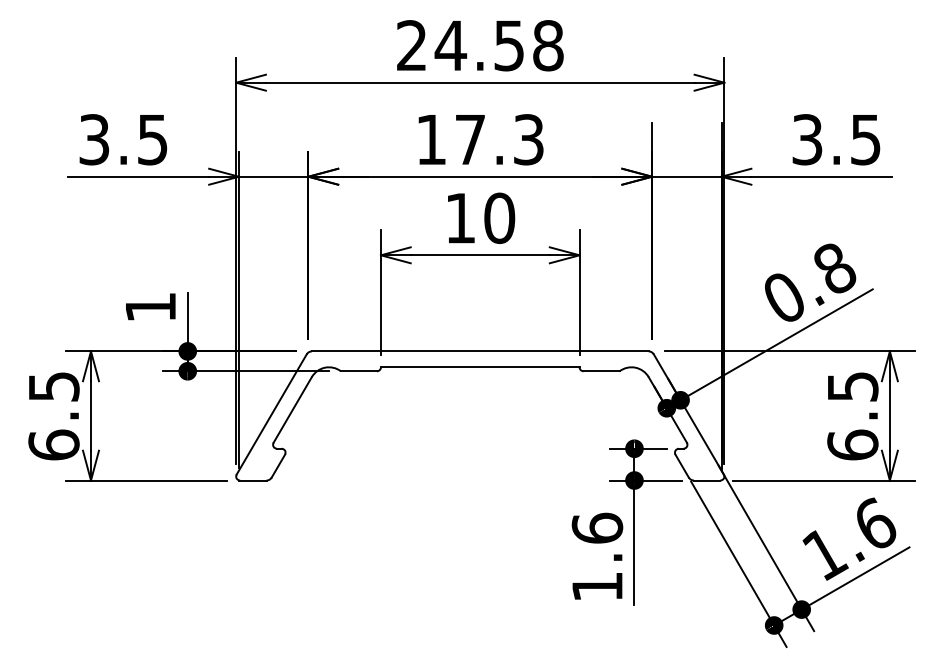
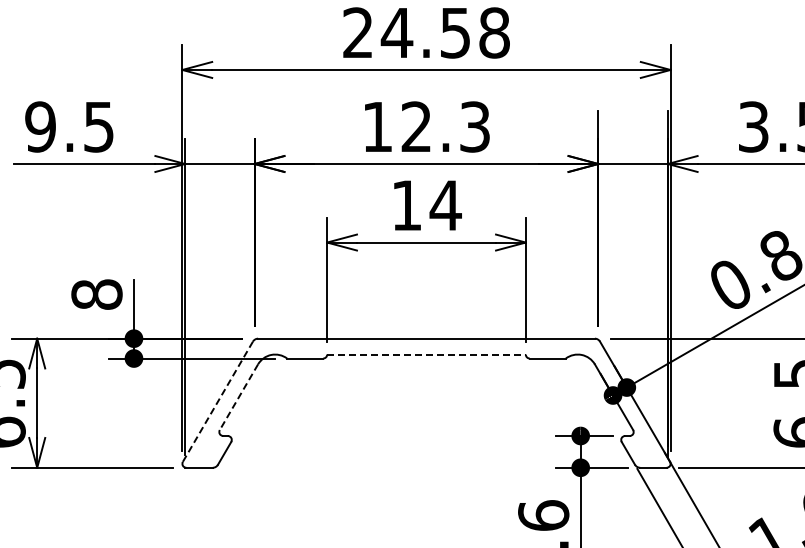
text: (94, 139) -> (40, 126), 3.5 -> 9.5
text: (469, 139) -> (415, 126), 17.3 -> 12.3
text: (499, 217) -> (445, 204), 10 -> 14
text: (150, 307) -> (96, 294), 1 -> 8
line: (480, 367) -> (426, 354), solid -> dashed
line: (292, 409) -> (238, 396), solid -> dashed
line: (271, 414) -> (217, 401), solid -> dashed

